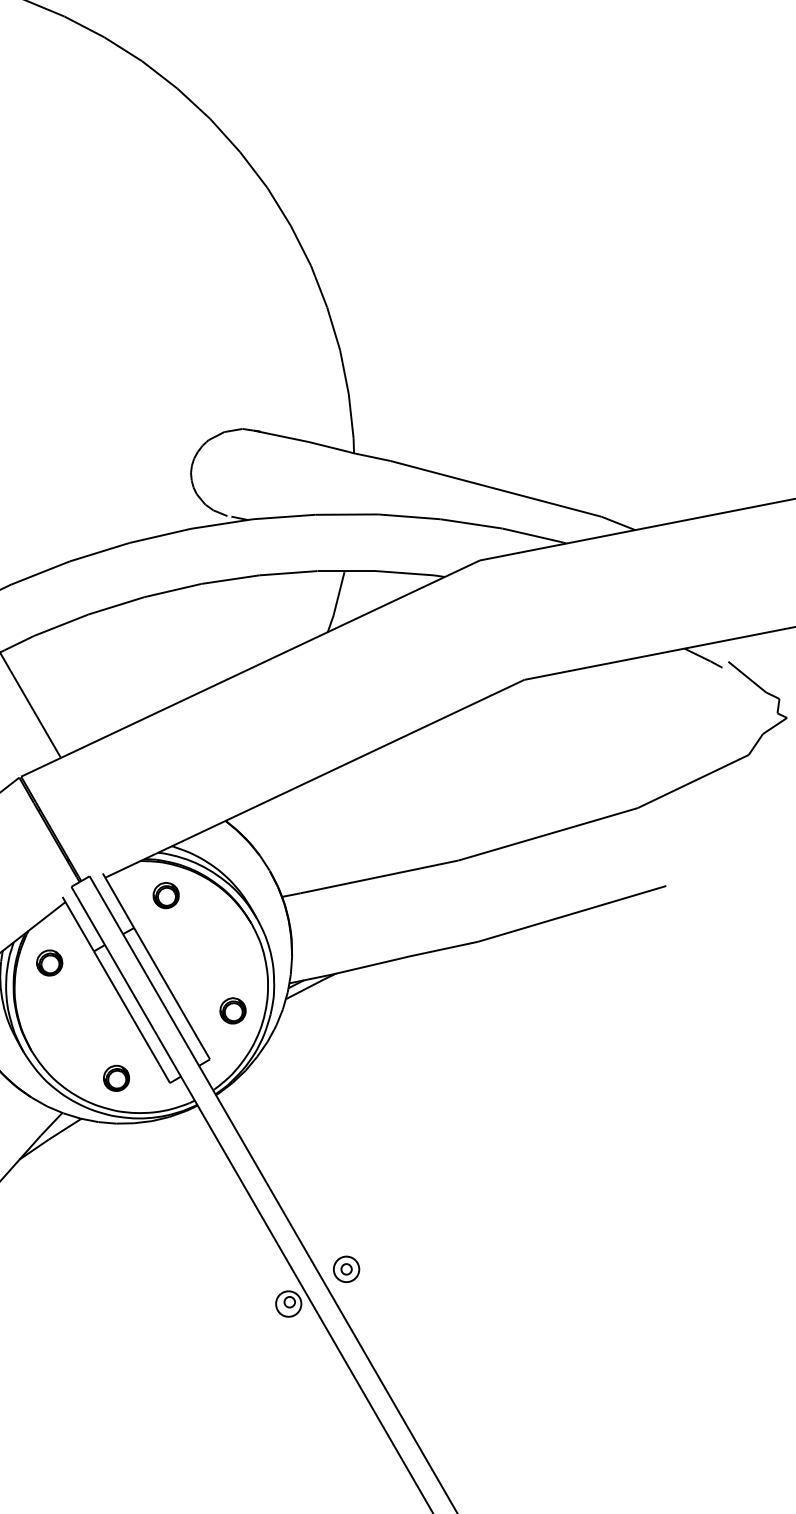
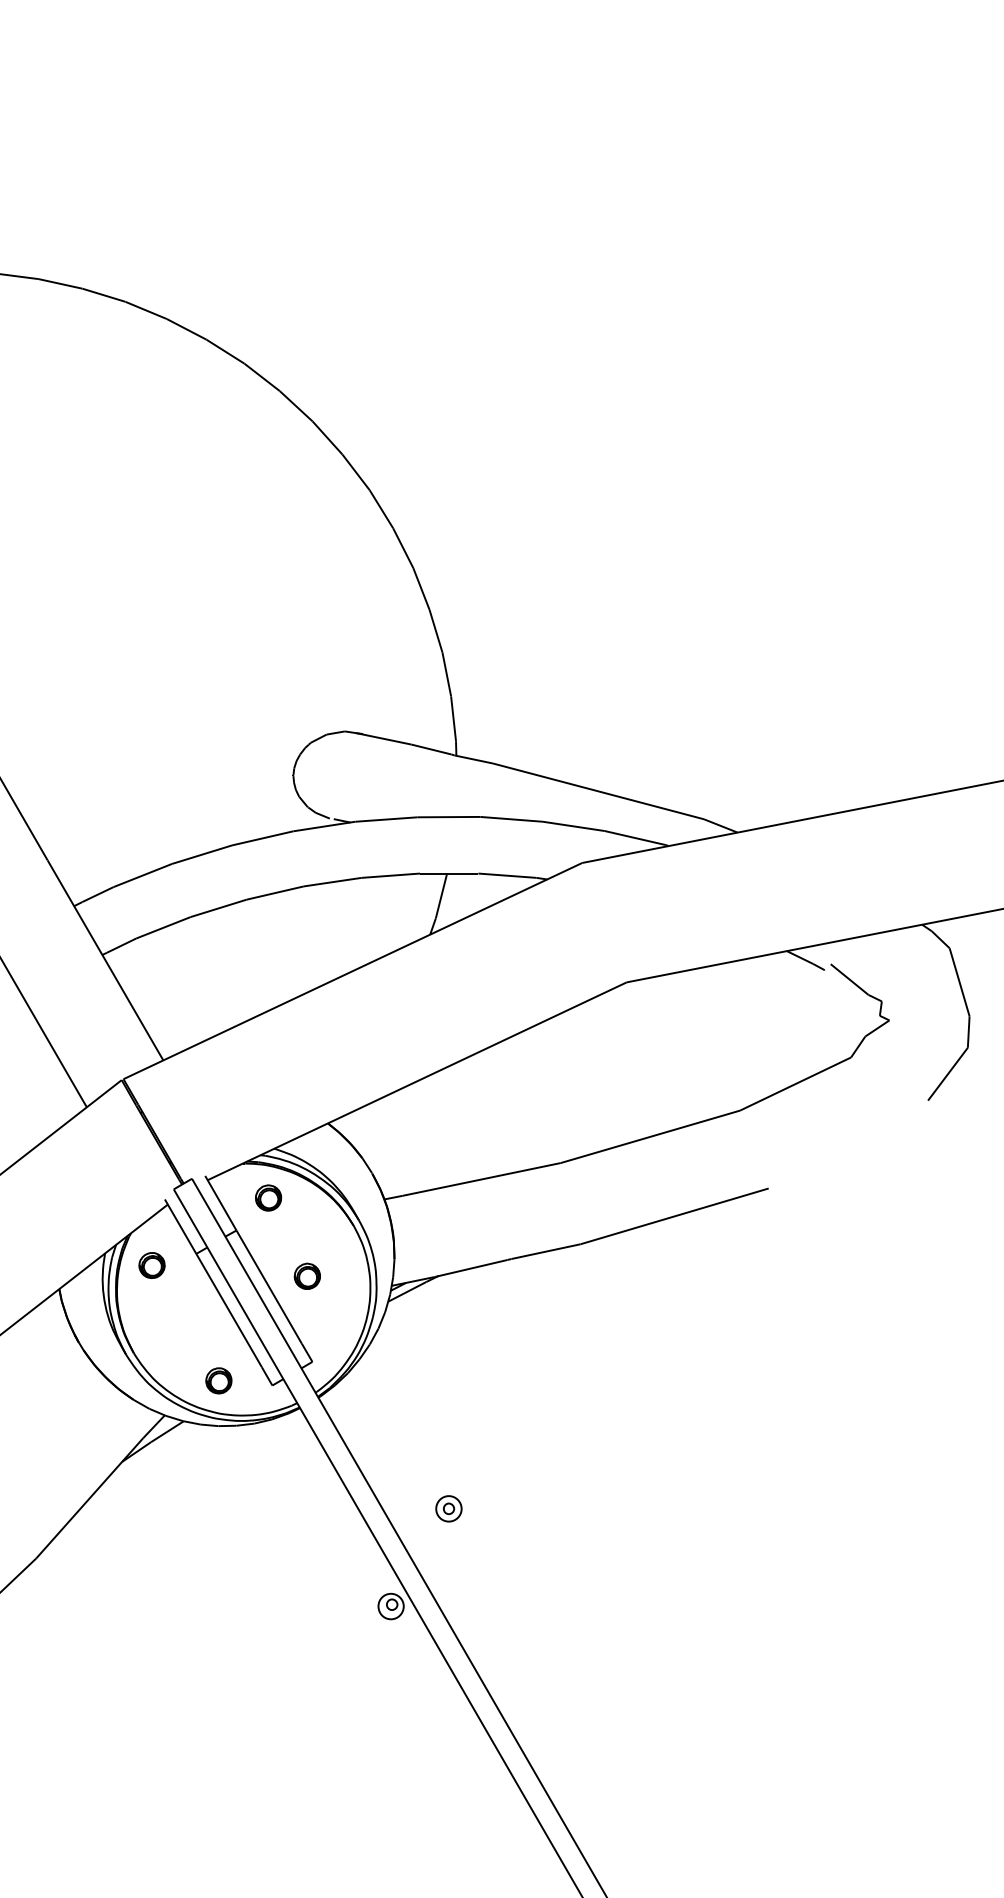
part: (232, 1010) -> (306, 1275), moved
part: (346, 1269) -> (448, 1508), moved

